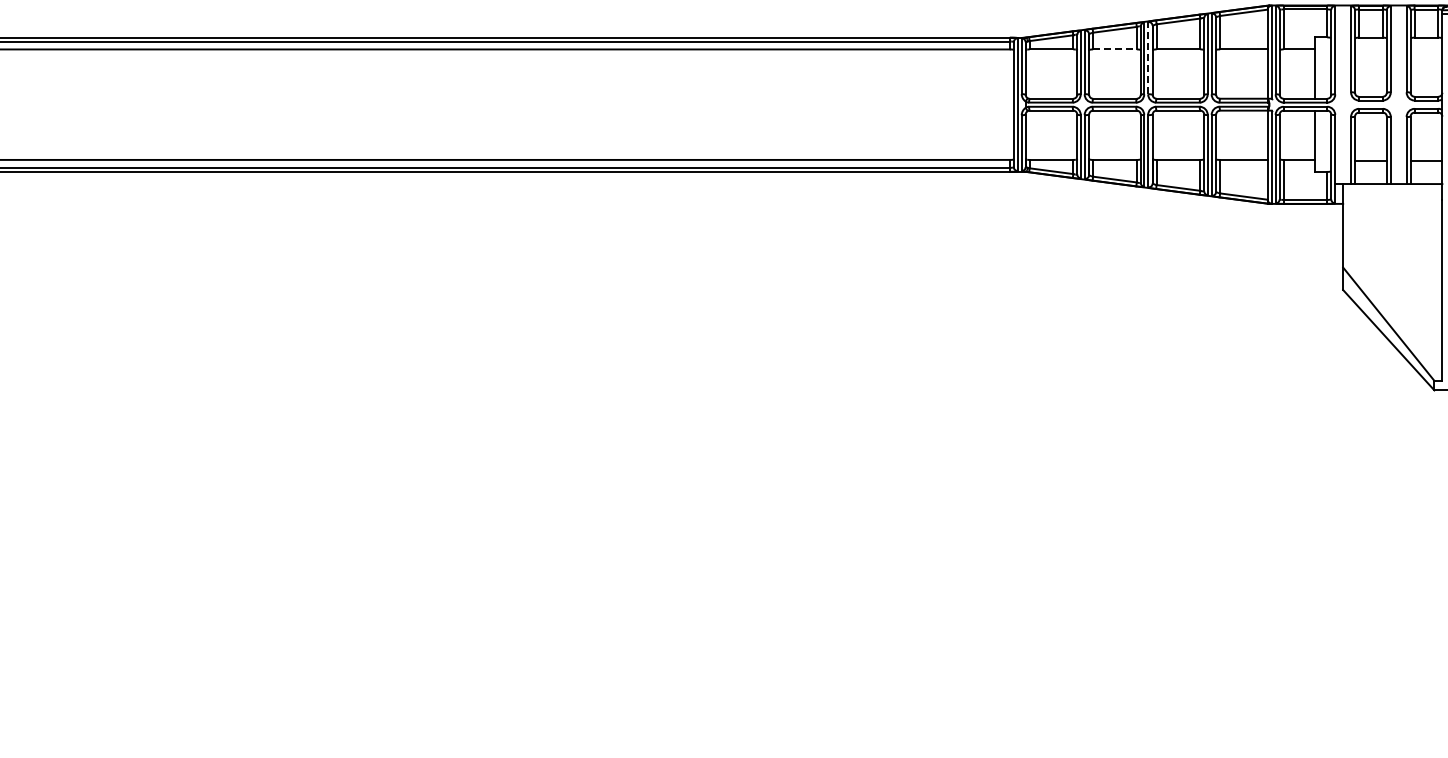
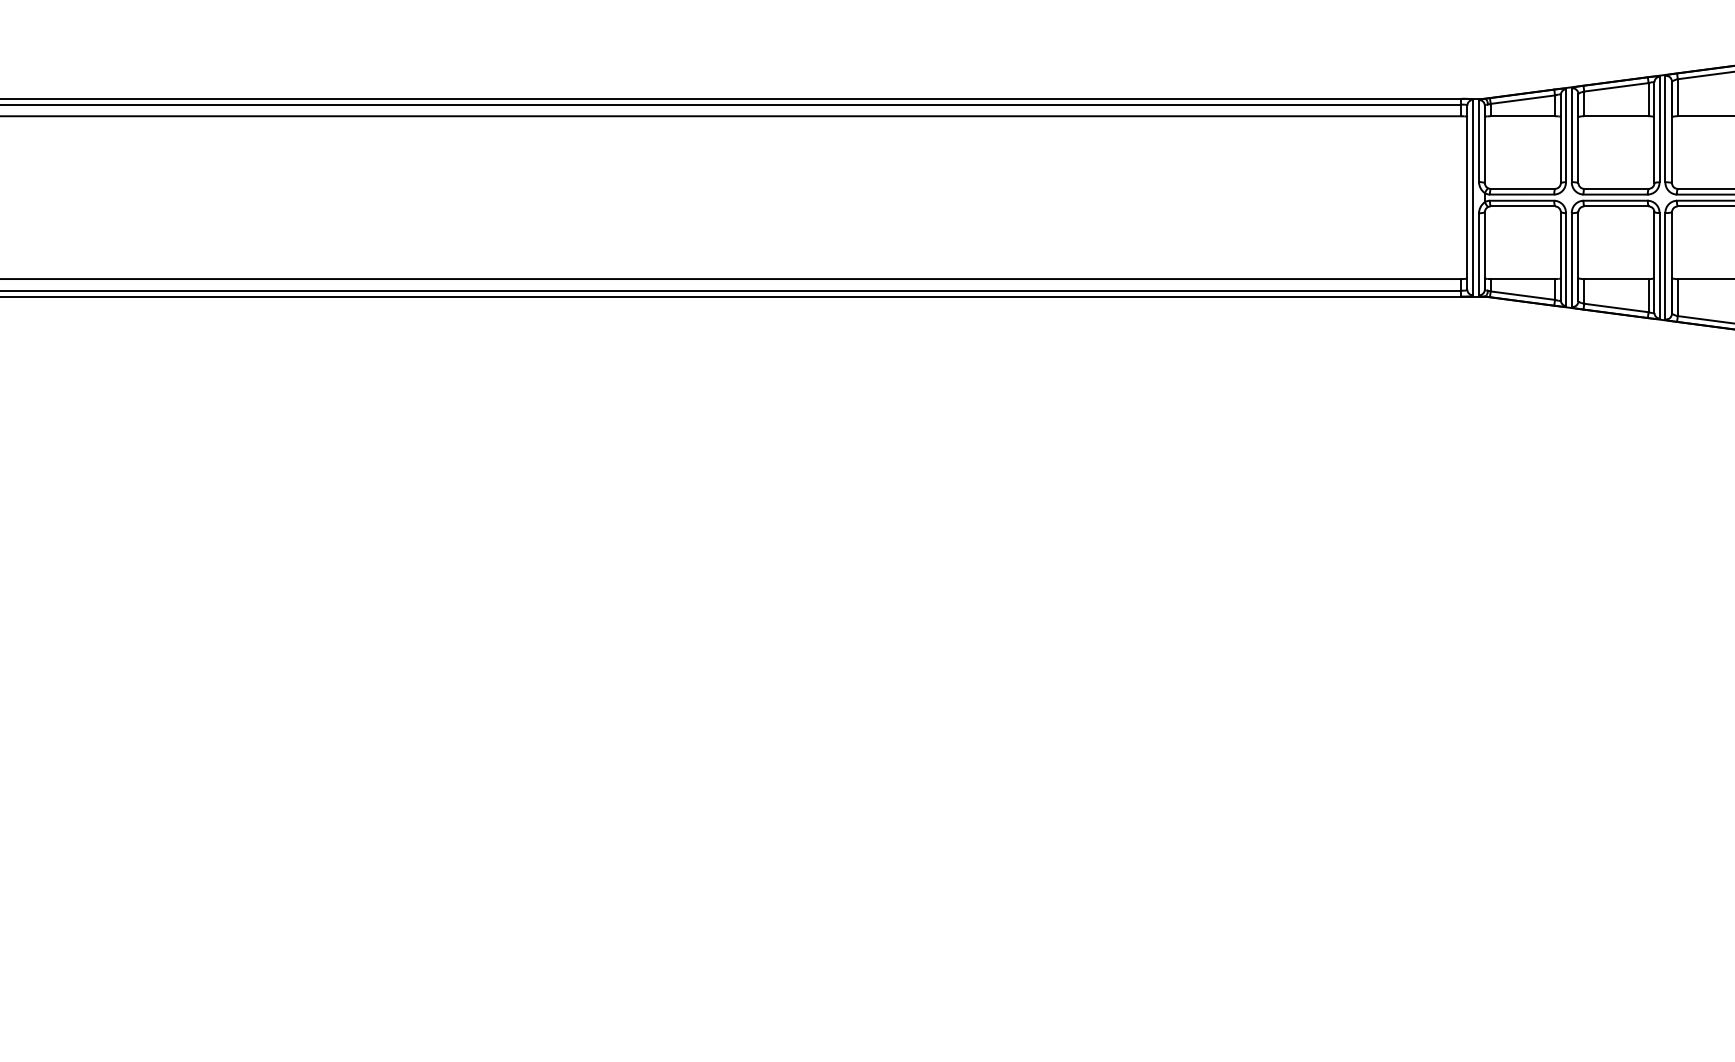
line: (1114, 49) -> (1615, 116), dashed -> solid
line: (1148, 57) -> (1665, 128), dashed -> solid

